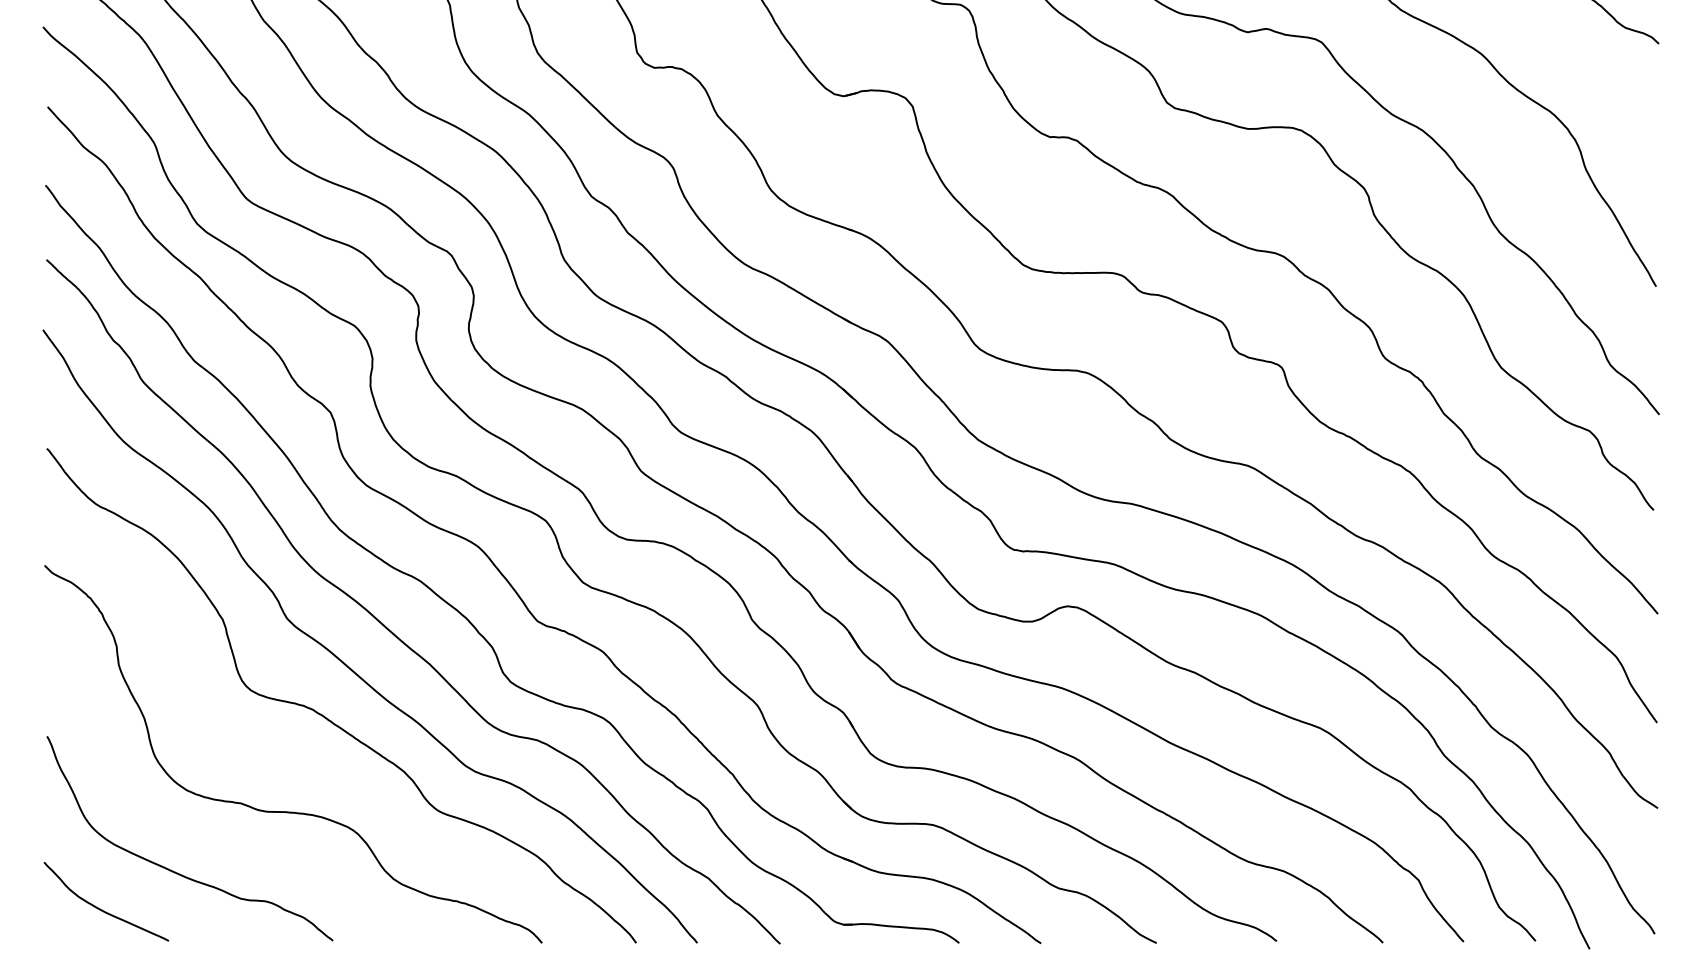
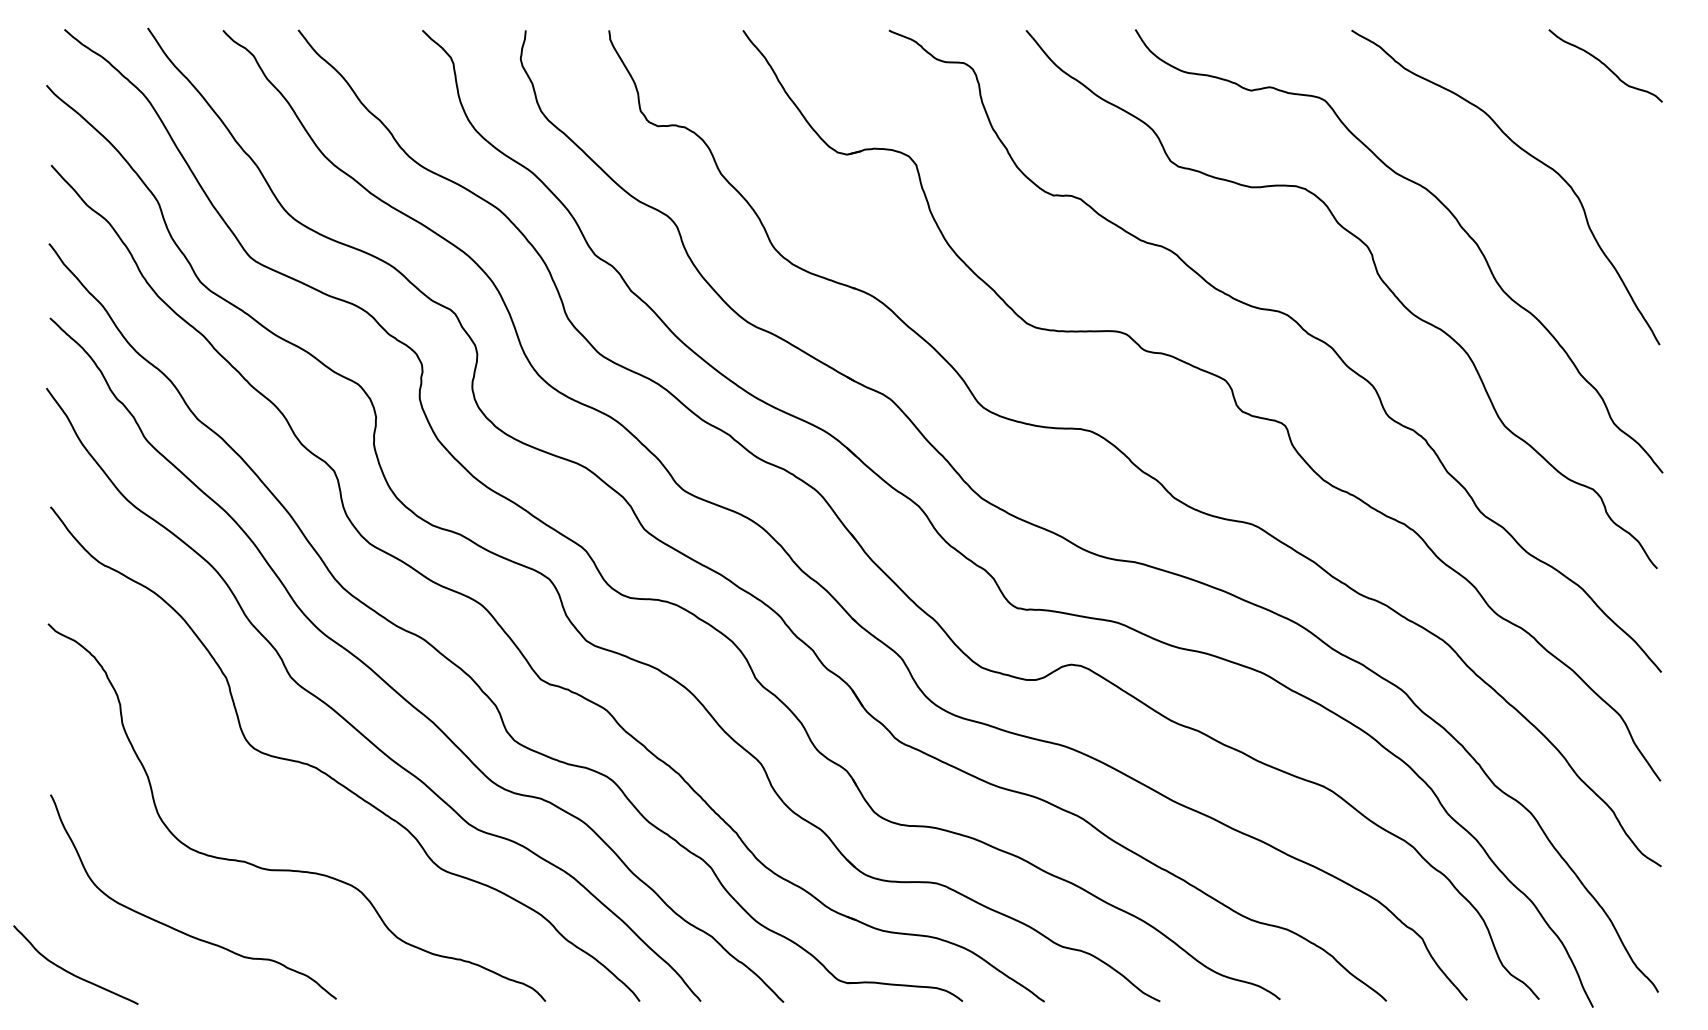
curve: (101, 909) -> (71, 972), moved

